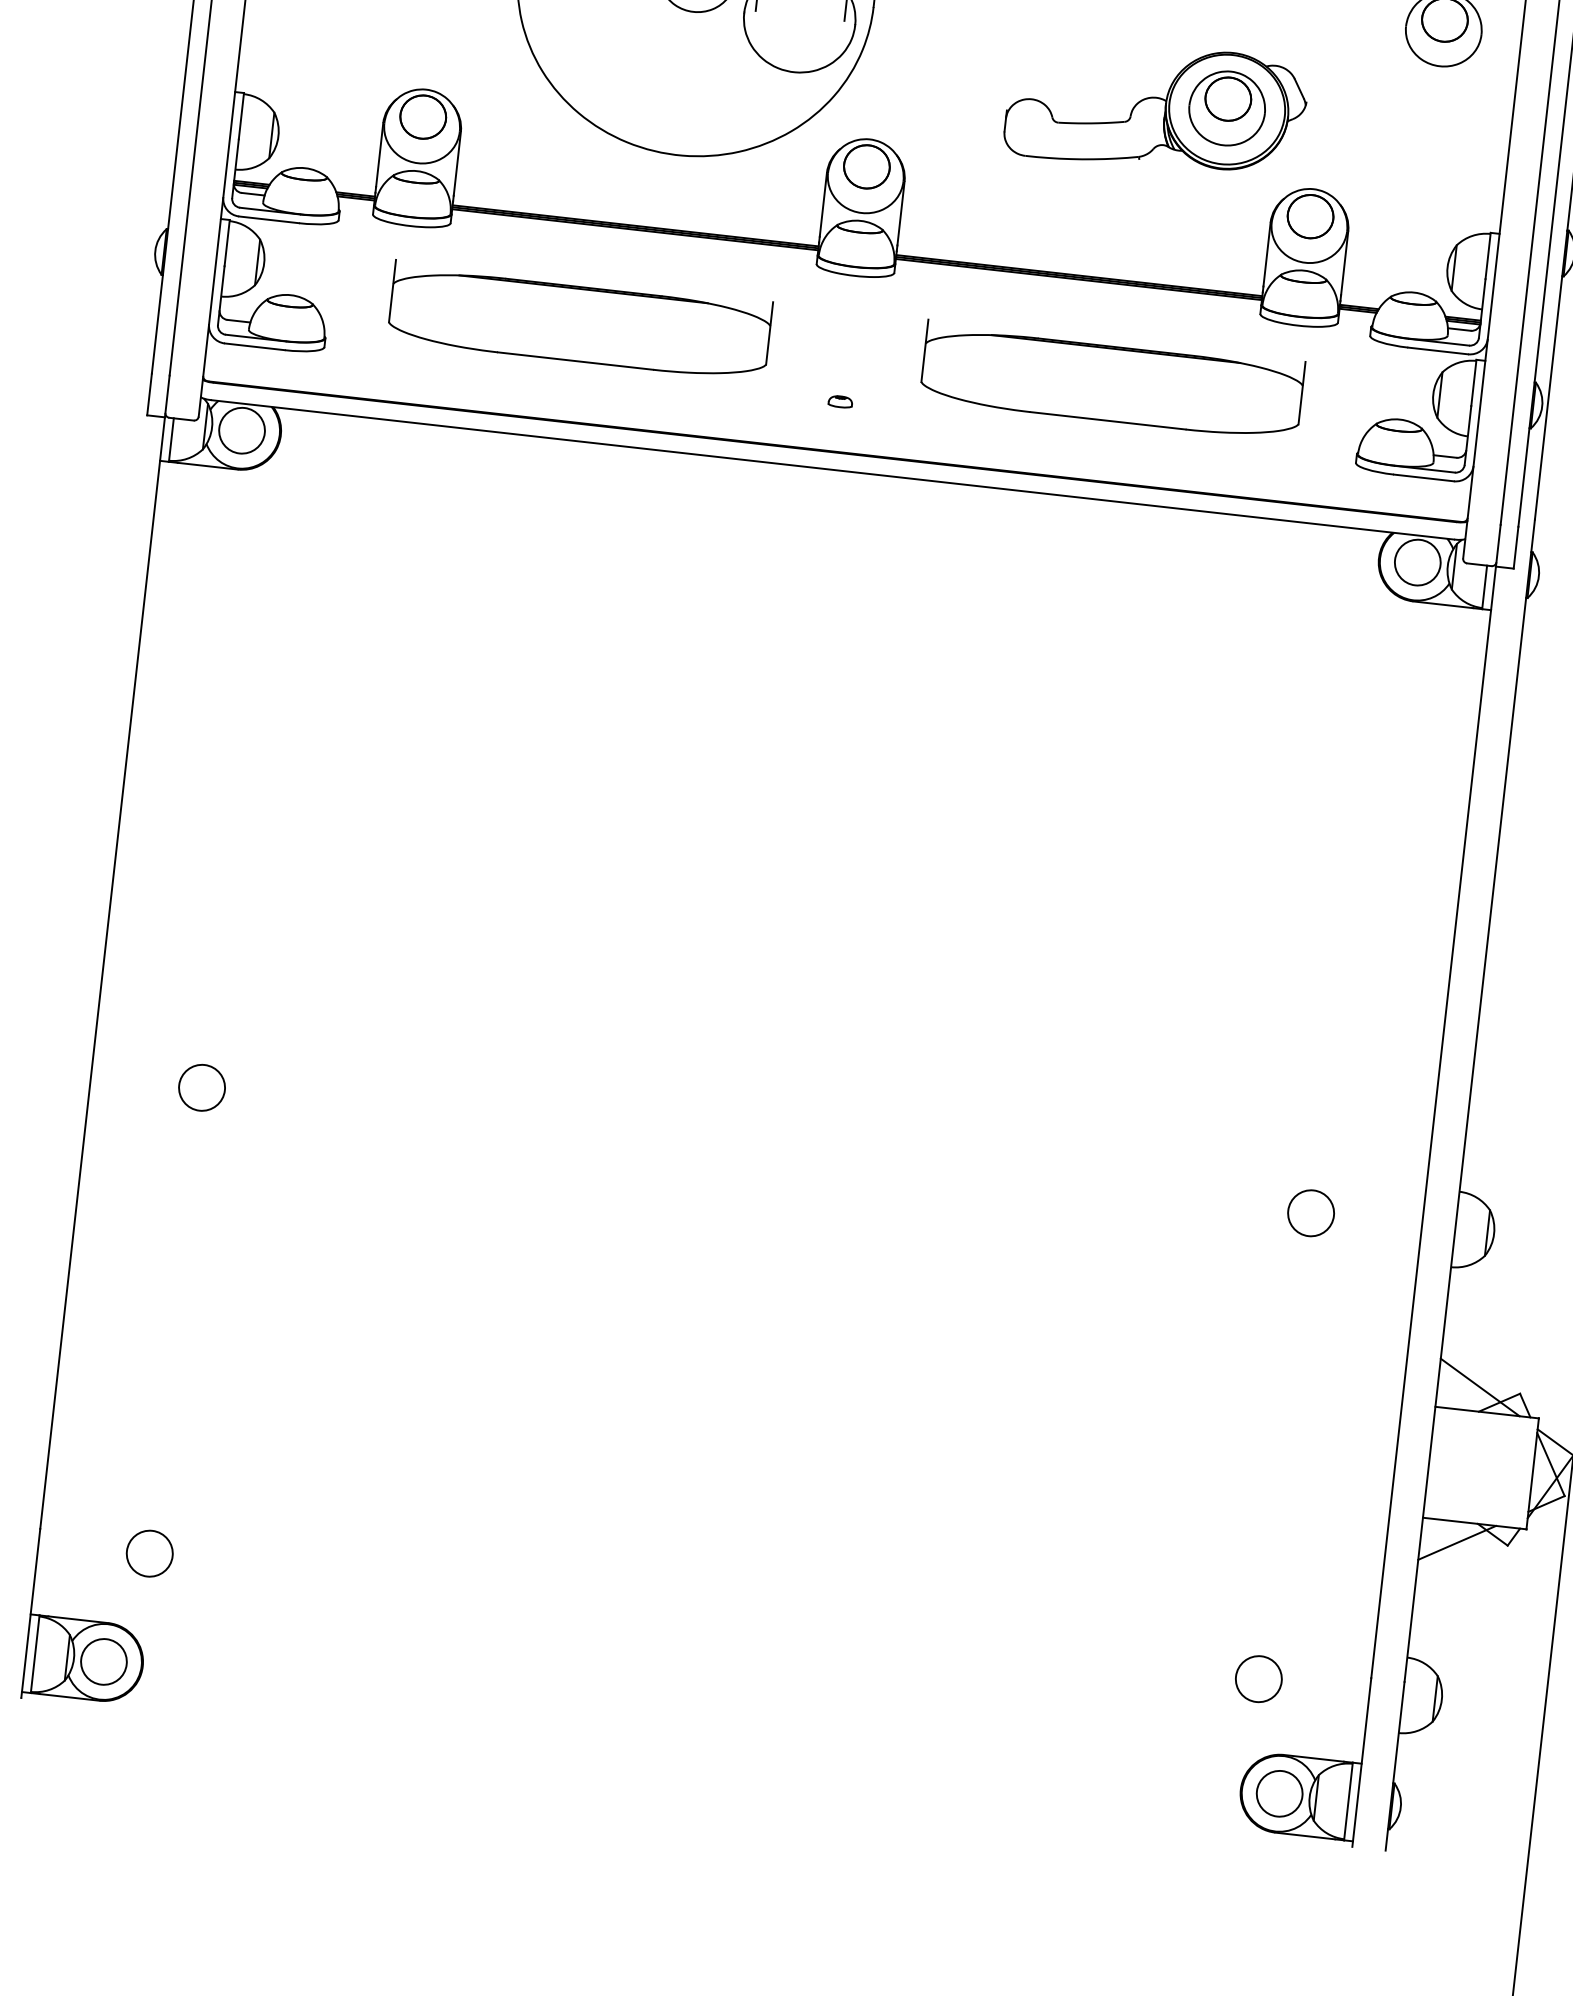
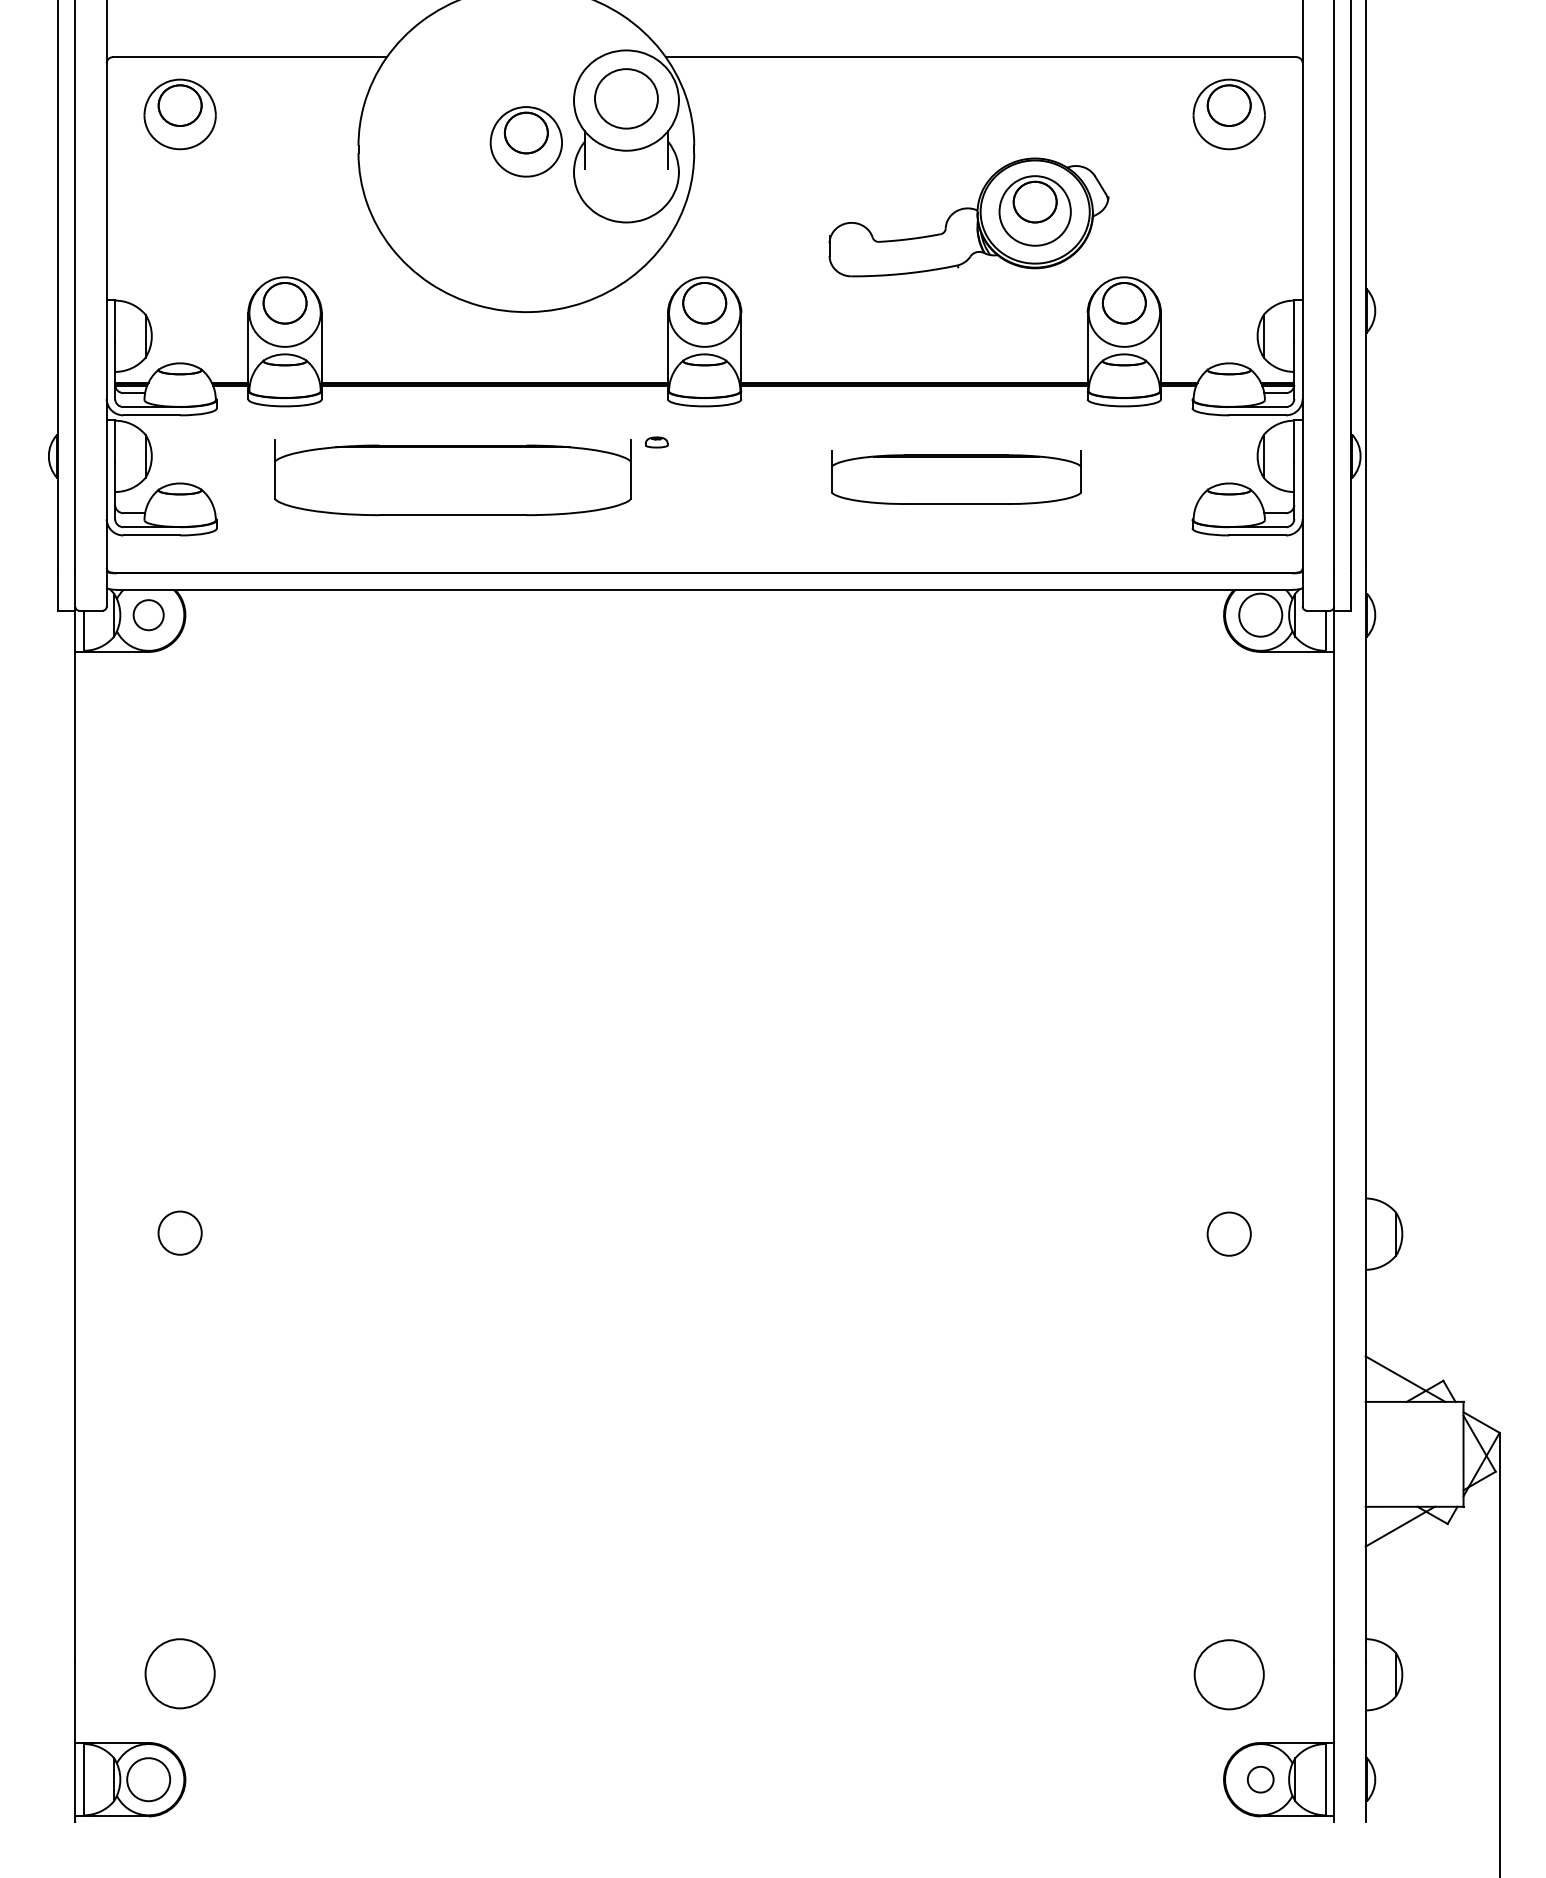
part: (1112, 380) -> (956, 477), size x0.7
part: (840, 401) -> (656, 442), moved
circle: (241, 429) -> (148, 614), size x0.7
circle: (149, 1553) -> (179, 1673), size x1.6
circle: (1258, 1678) -> (1228, 1674), size x1.6
circle: (1279, 1793) -> (1260, 1779), size x0.6

